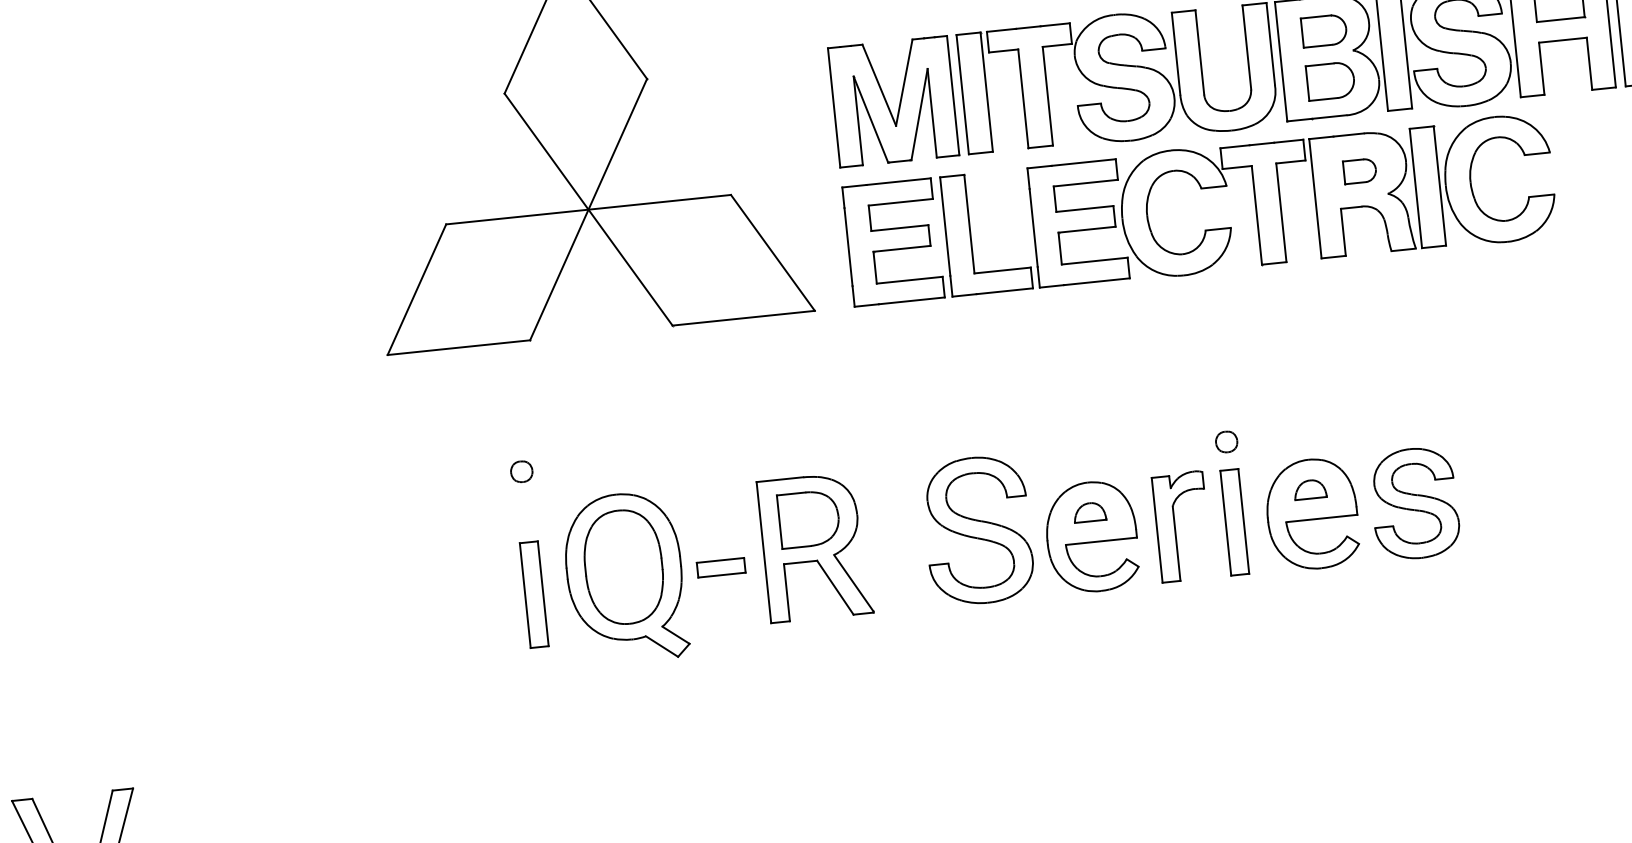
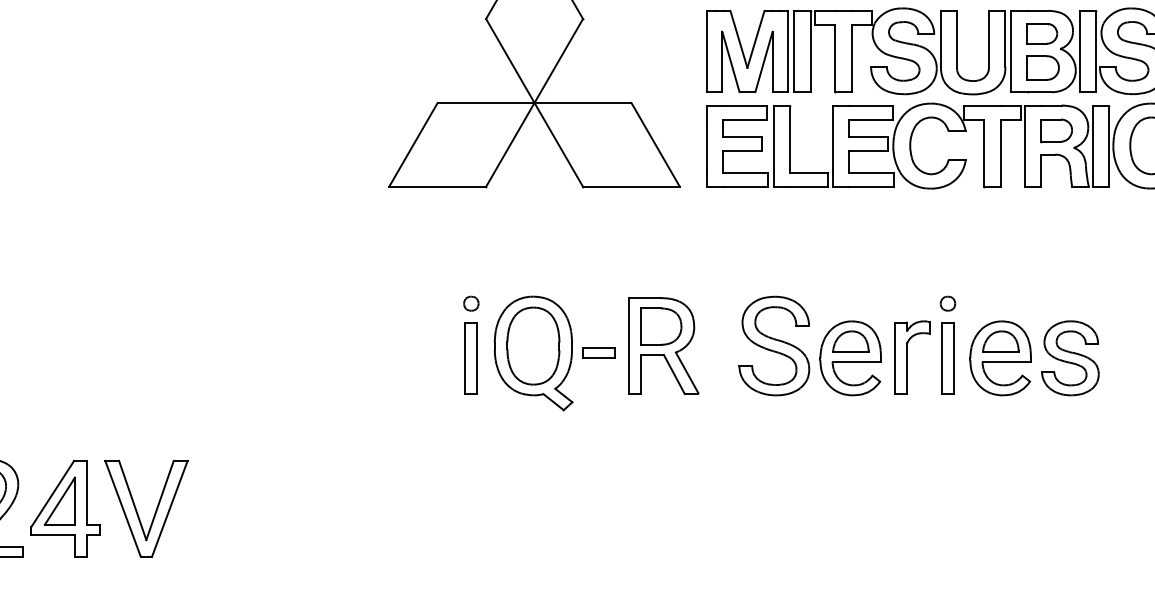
part: (1359, 170) -> (1056, 130), size x1.43
part: (521, 471) -> (471, 303), moved
part: (1309, 489) -> (1000, 341), size x1.67
part: (1089, 512) -> (850, 341), size x1.67

